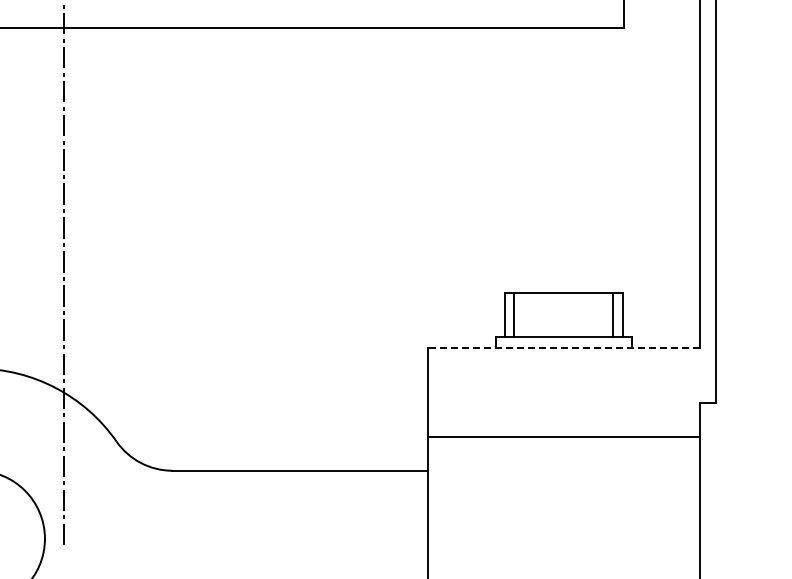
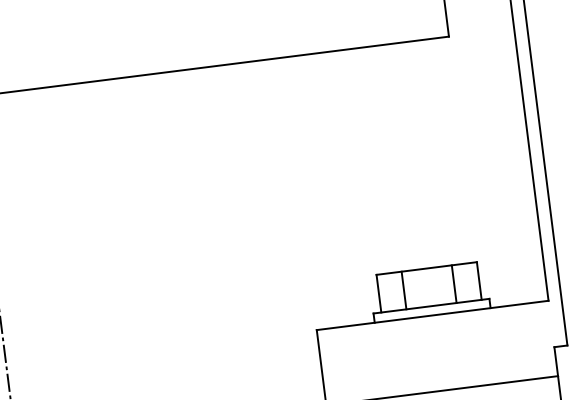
line: (513, 315) -> (403, 290), moved
line: (612, 315) -> (454, 284), moved
line: (563, 348) -> (432, 315), dashed -> solid

